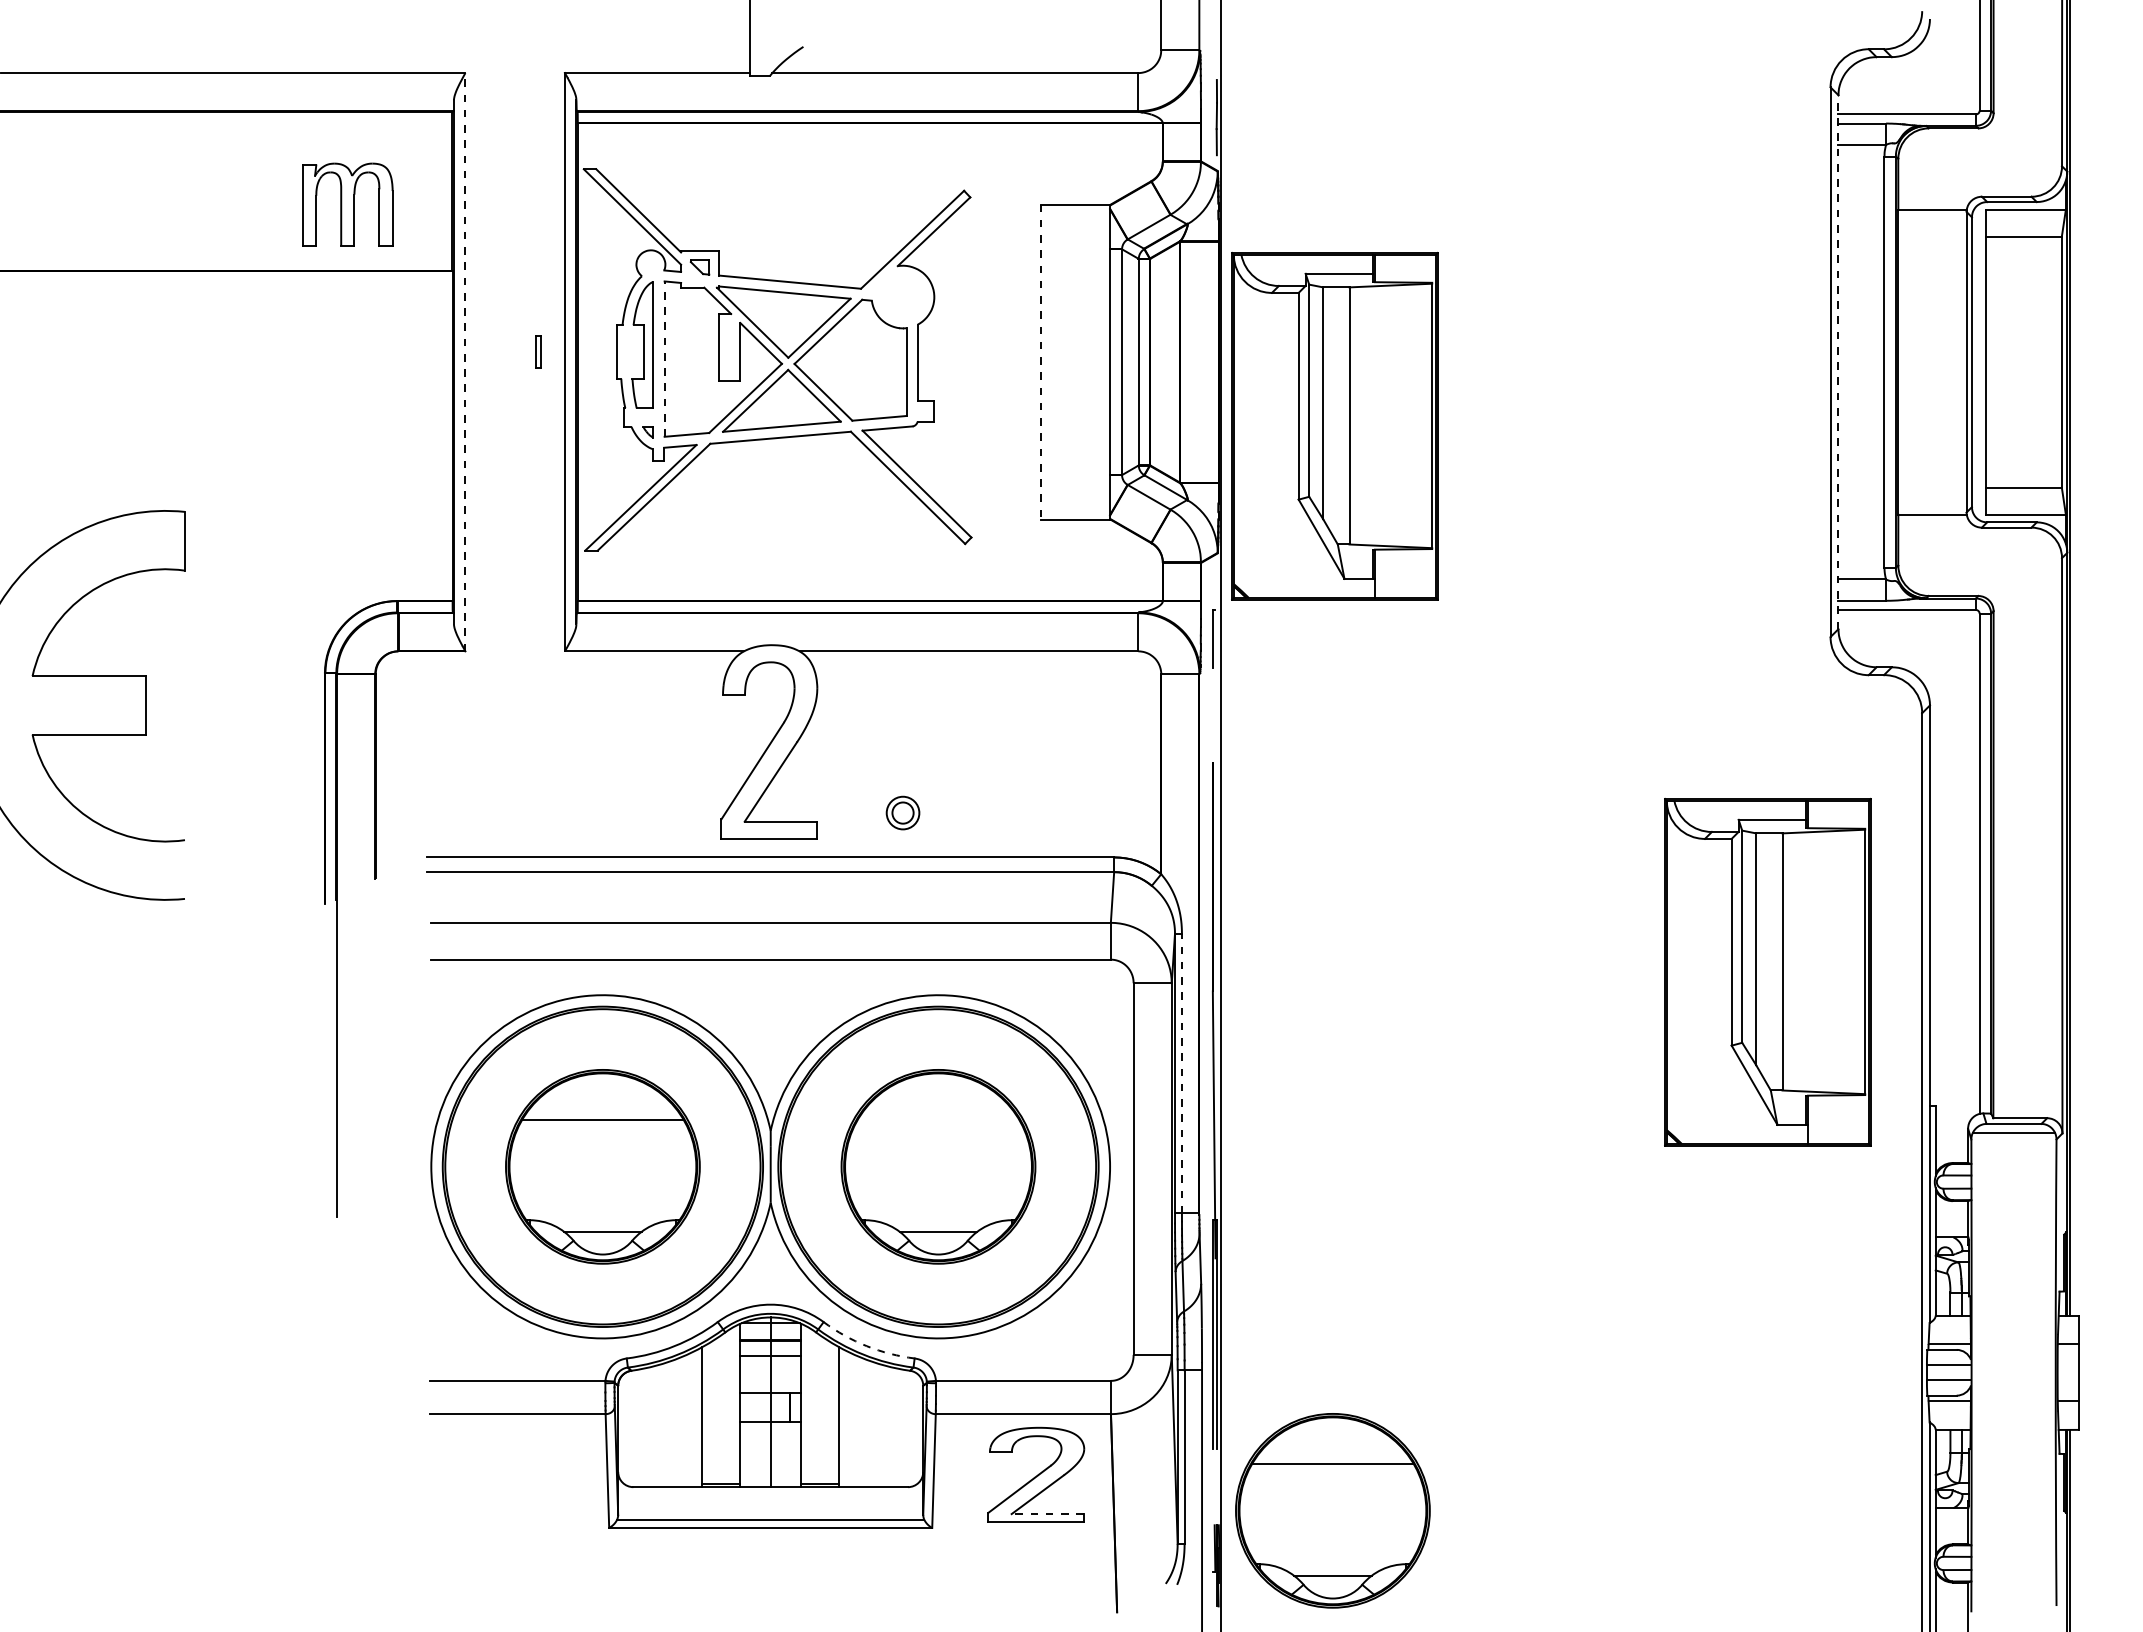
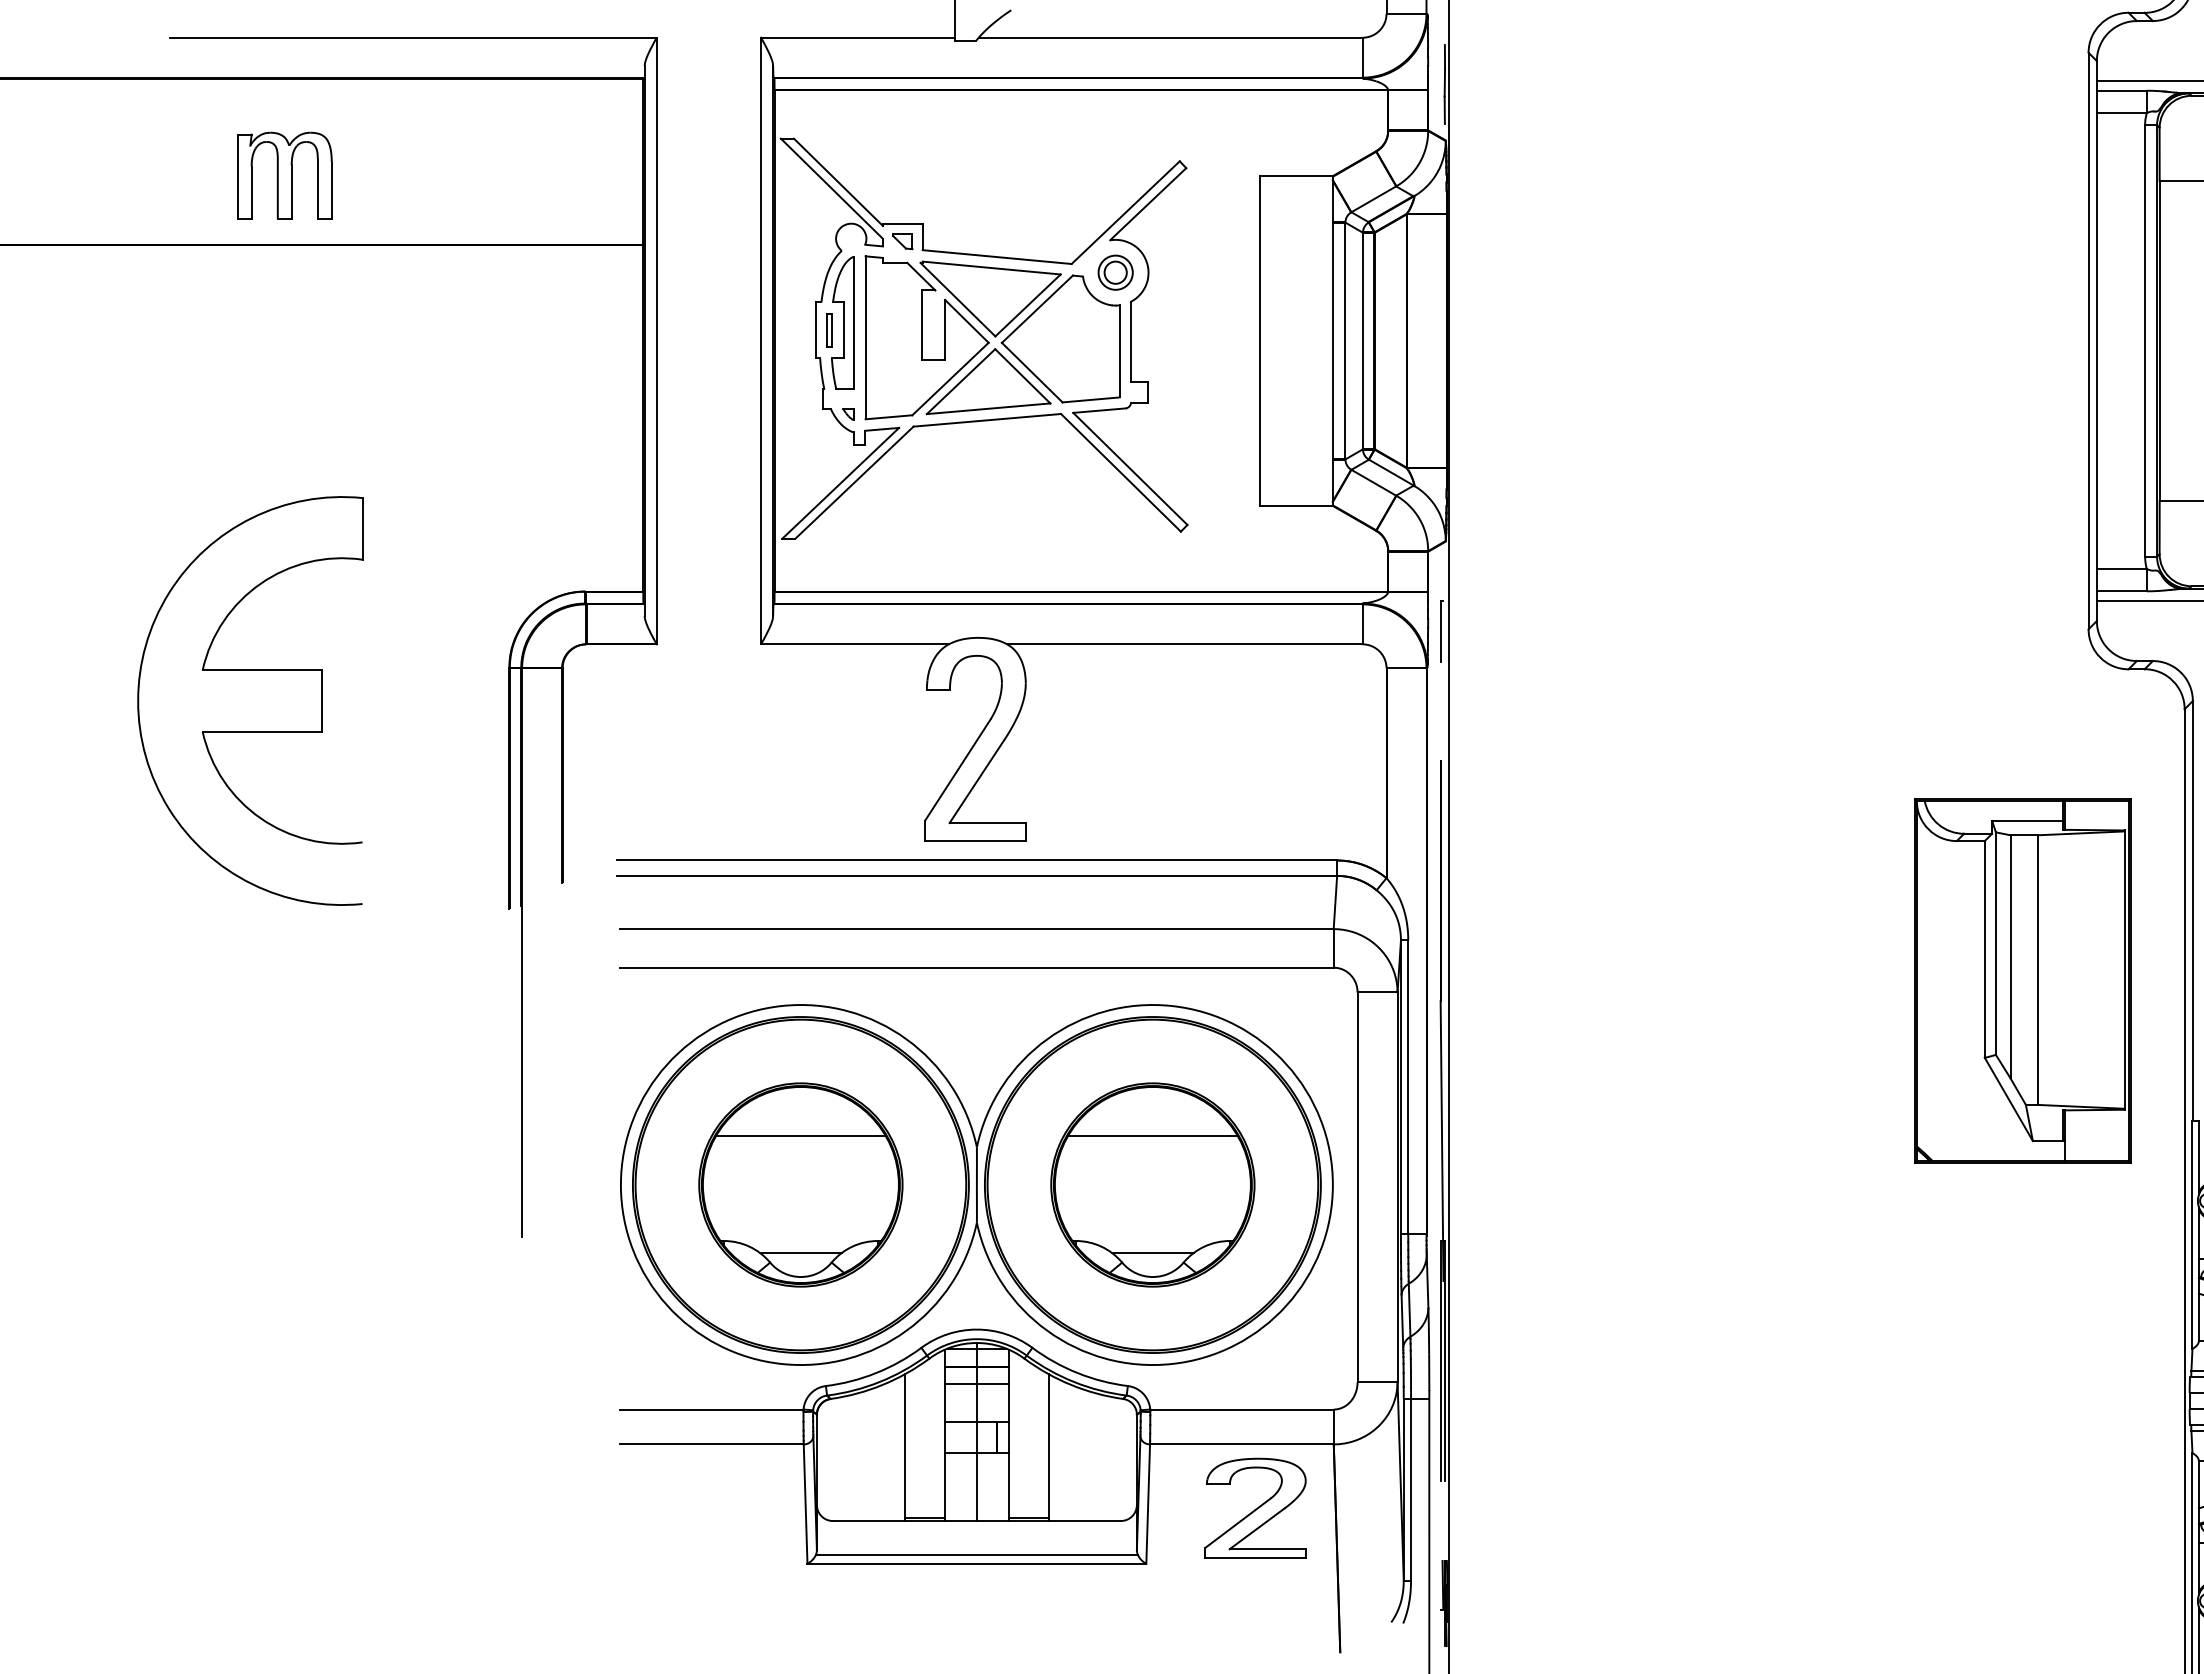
part: (347, 204) -> (284, 175), moved
part: (538, 351) -> (829, 329), moved
line: (664, 359) -> (865, 338), dashed -> solid
line: (465, 361) -> (656, 340), dashed -> solid
line: (1040, 362) -> (1259, 341), dashed -> solid
line: (1838, 362) -> (2096, 341), dashed -> solid
part: (1334, 425) -> (1568, 407), removed
part: (902, 812) -> (1115, 272), moved
line: (1181, 1073) -> (1407, 1087), dashed -> solid
line: (938, 1120) -> (1152, 1136), added
arc: (866, 1346) -> (1077, 1373), dashed -> solid
part: (1332, 1510) -> (1566, 1545), removed
line: (1047, 1514) -> (1267, 1549), dashed -> solid

